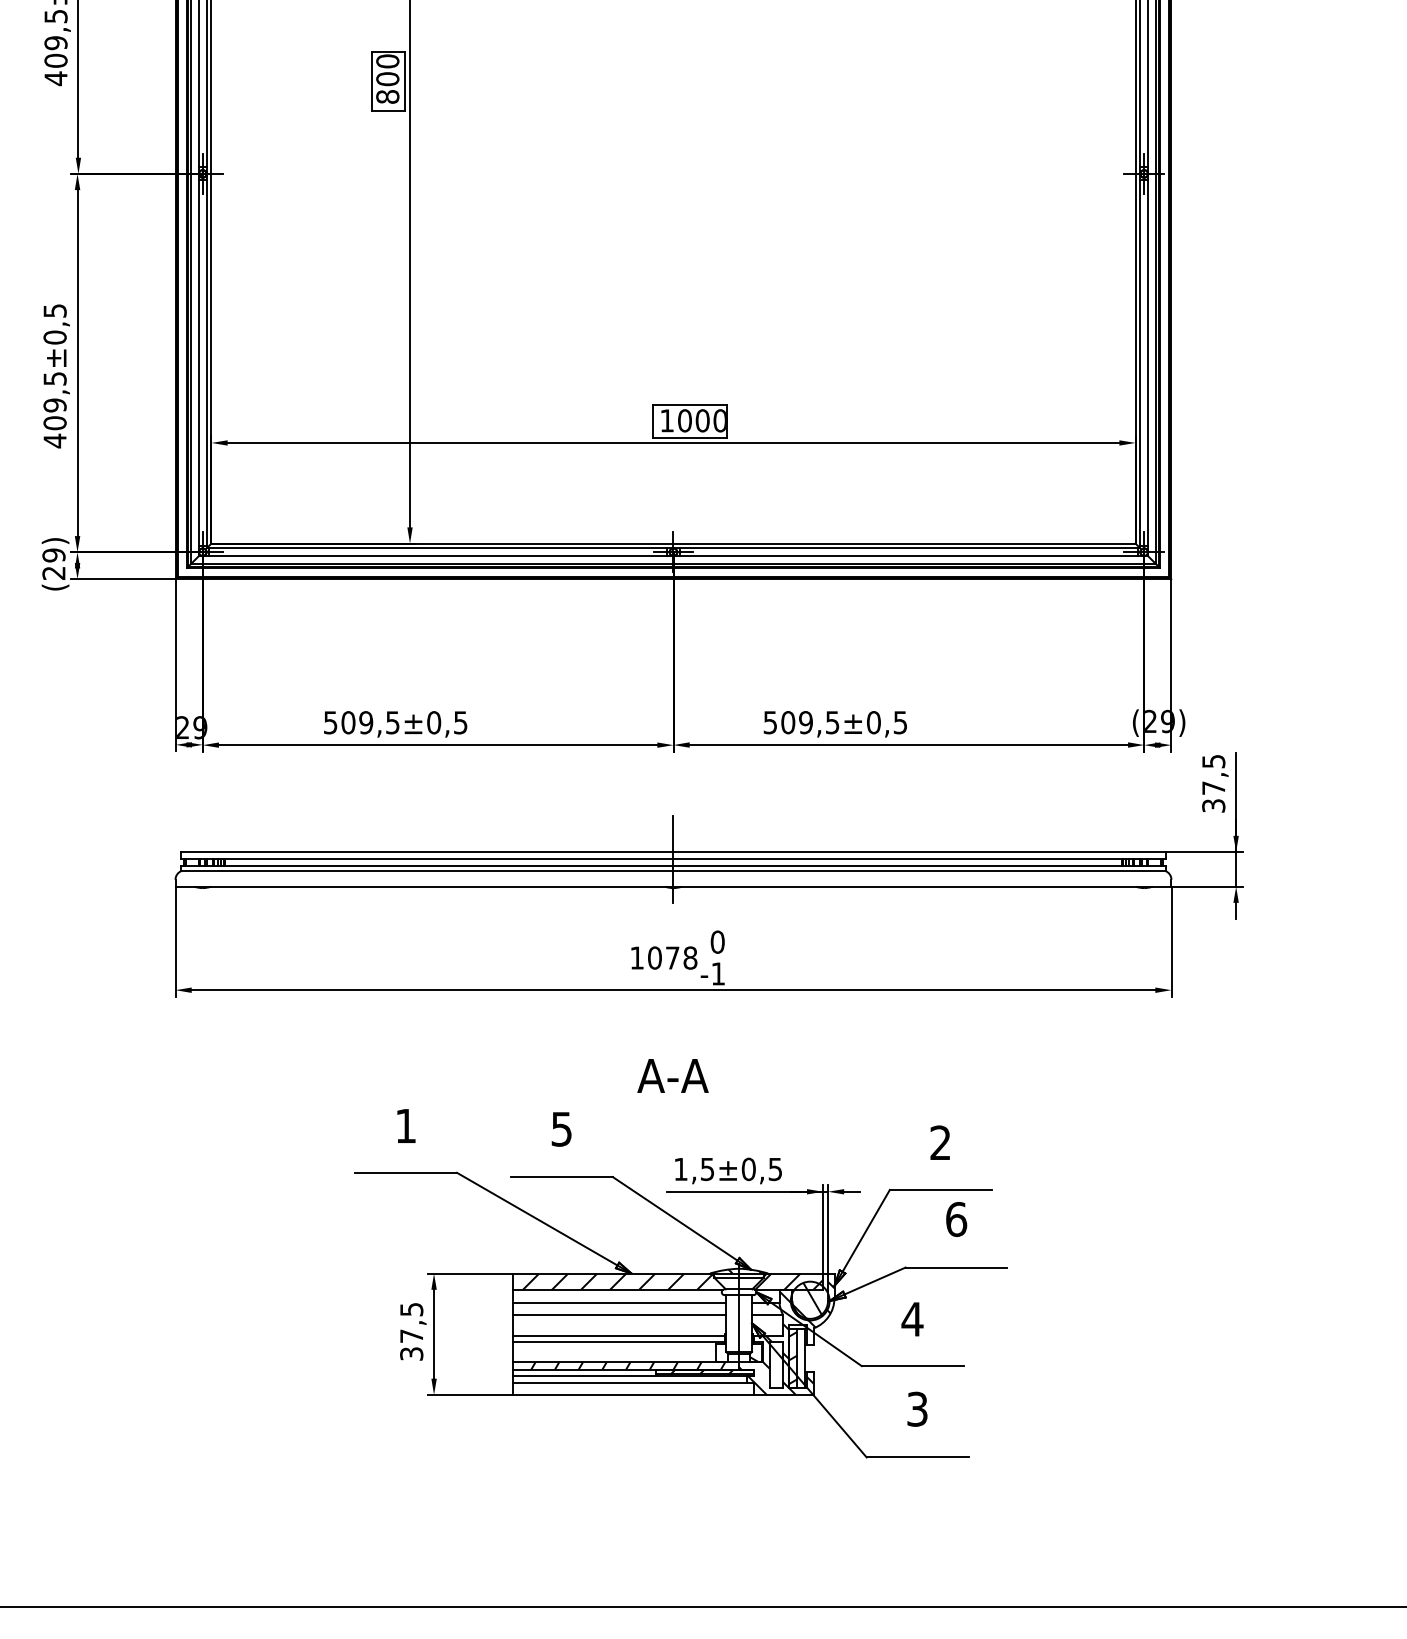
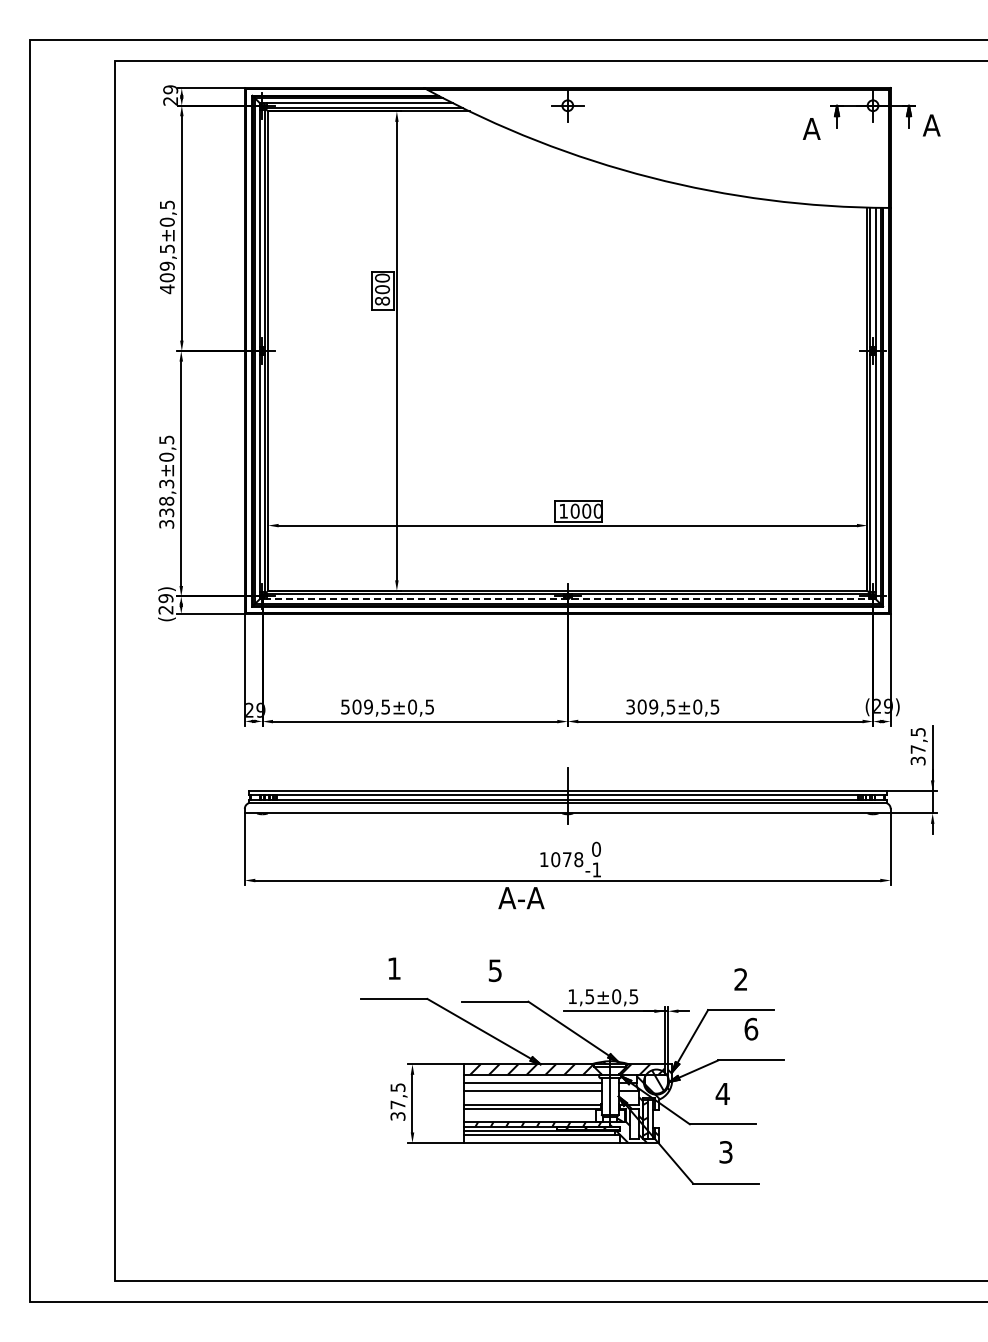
text: (54, 410) -> (166, 504), 409,5 -> 338,3
line: (673, 556) -> (567, 599), solid -> dashed
text: (770, 721) -> (630, 706), 509,5 -> 309,5
text: (673, 1076) -> (521, 898), moved

